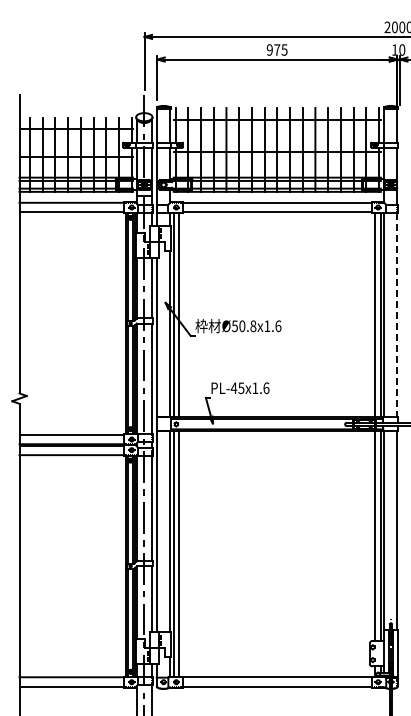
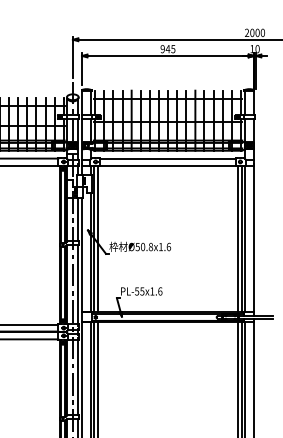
text: (277, 49) -> (168, 48), 975 -> 945
line: (397, 315) -> (254, 239), dashed -> solid
text: (233, 388) -> (136, 291), PL-45x1.6 -> PL-55x1.6

